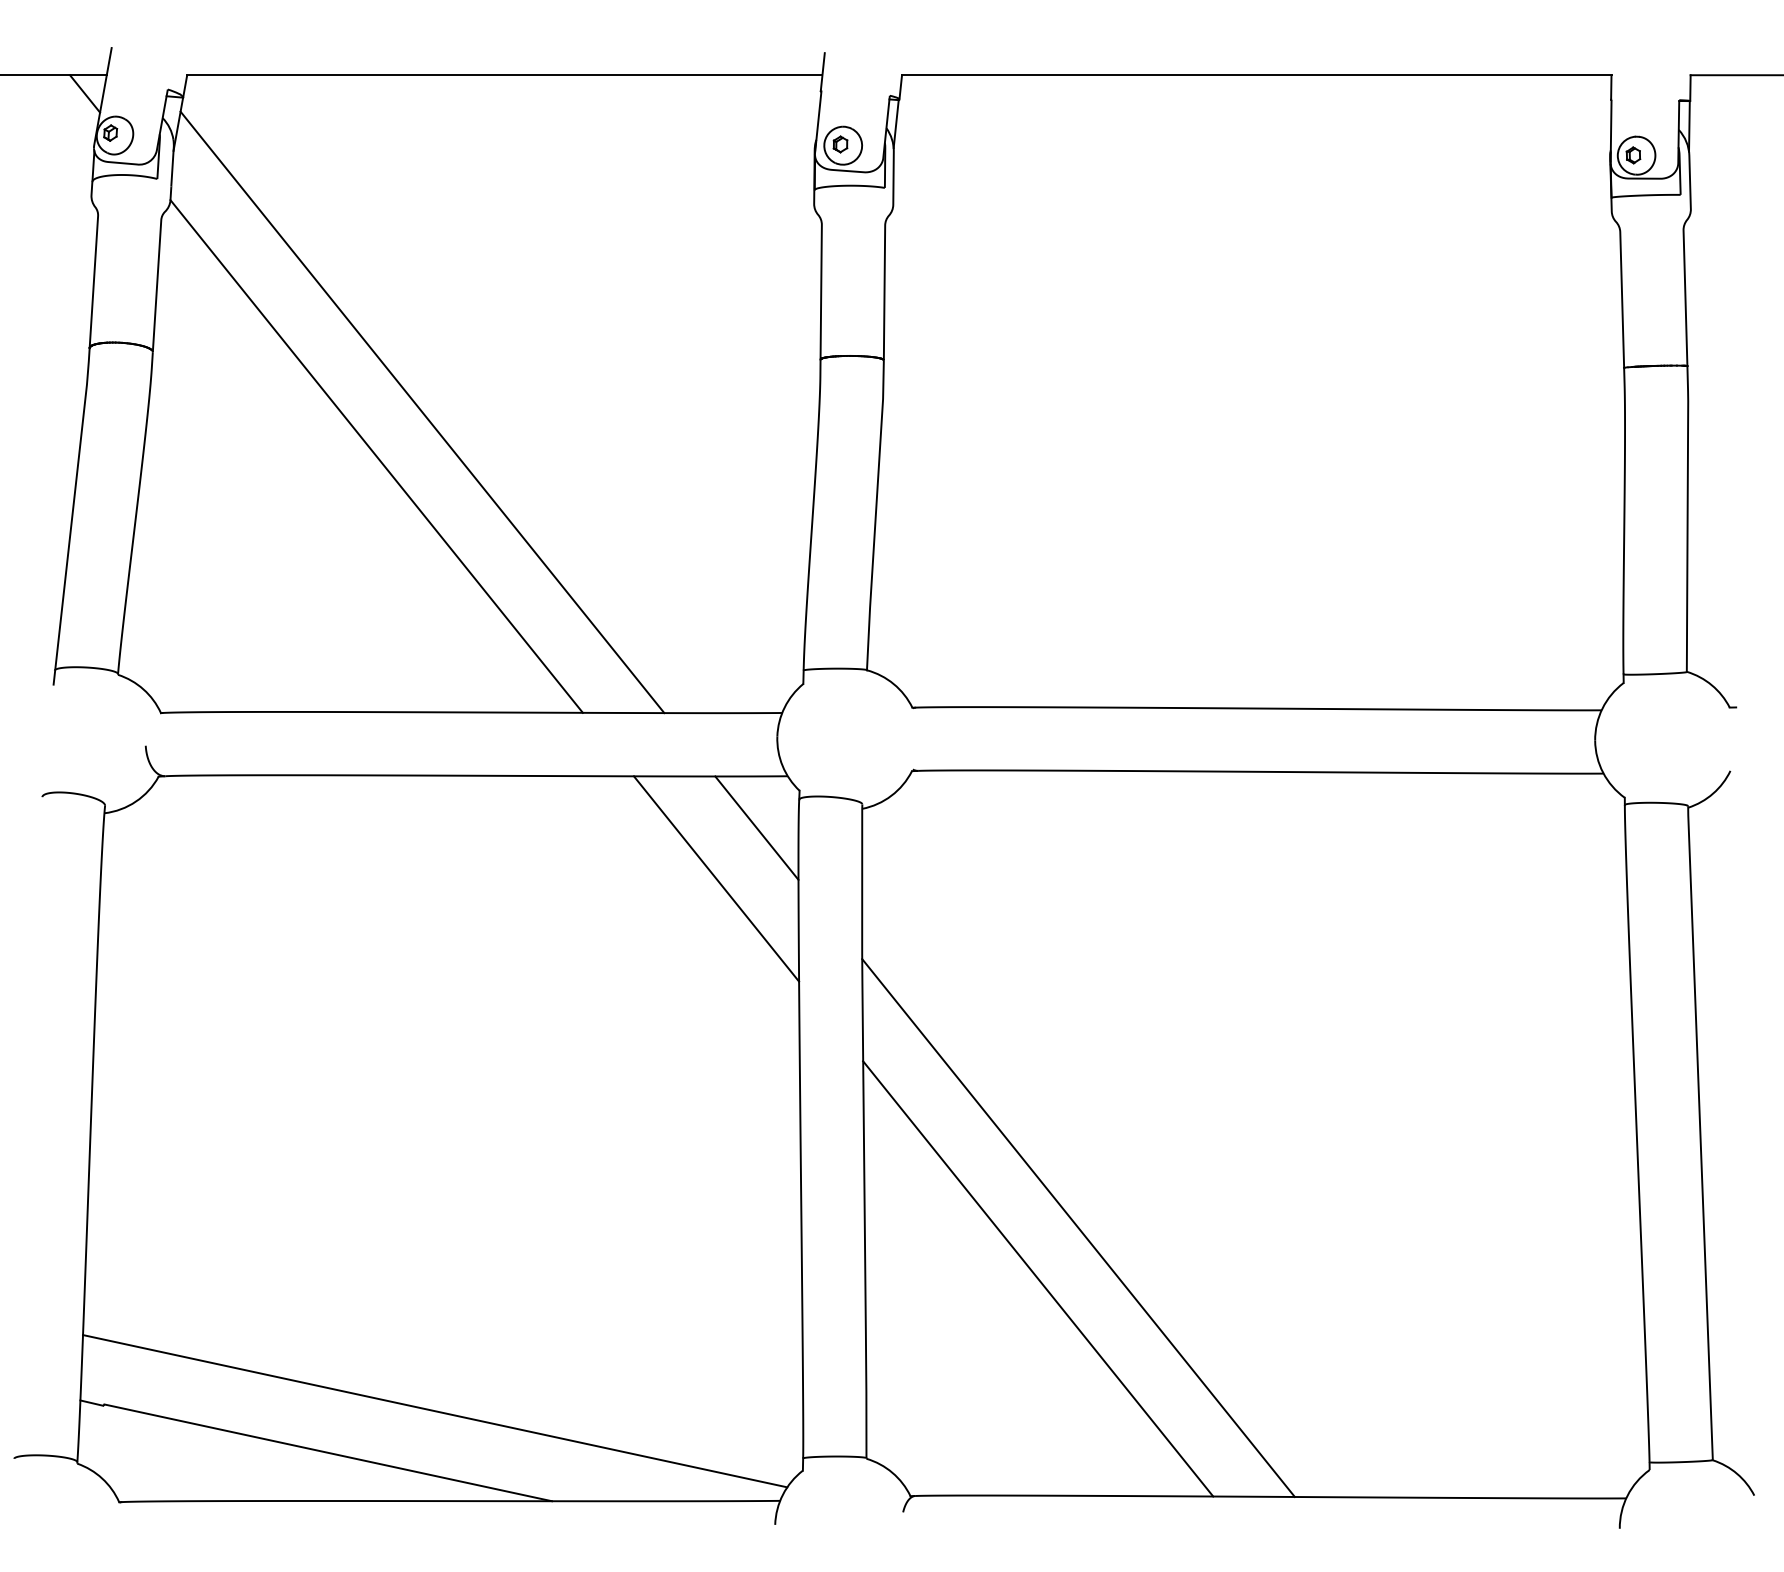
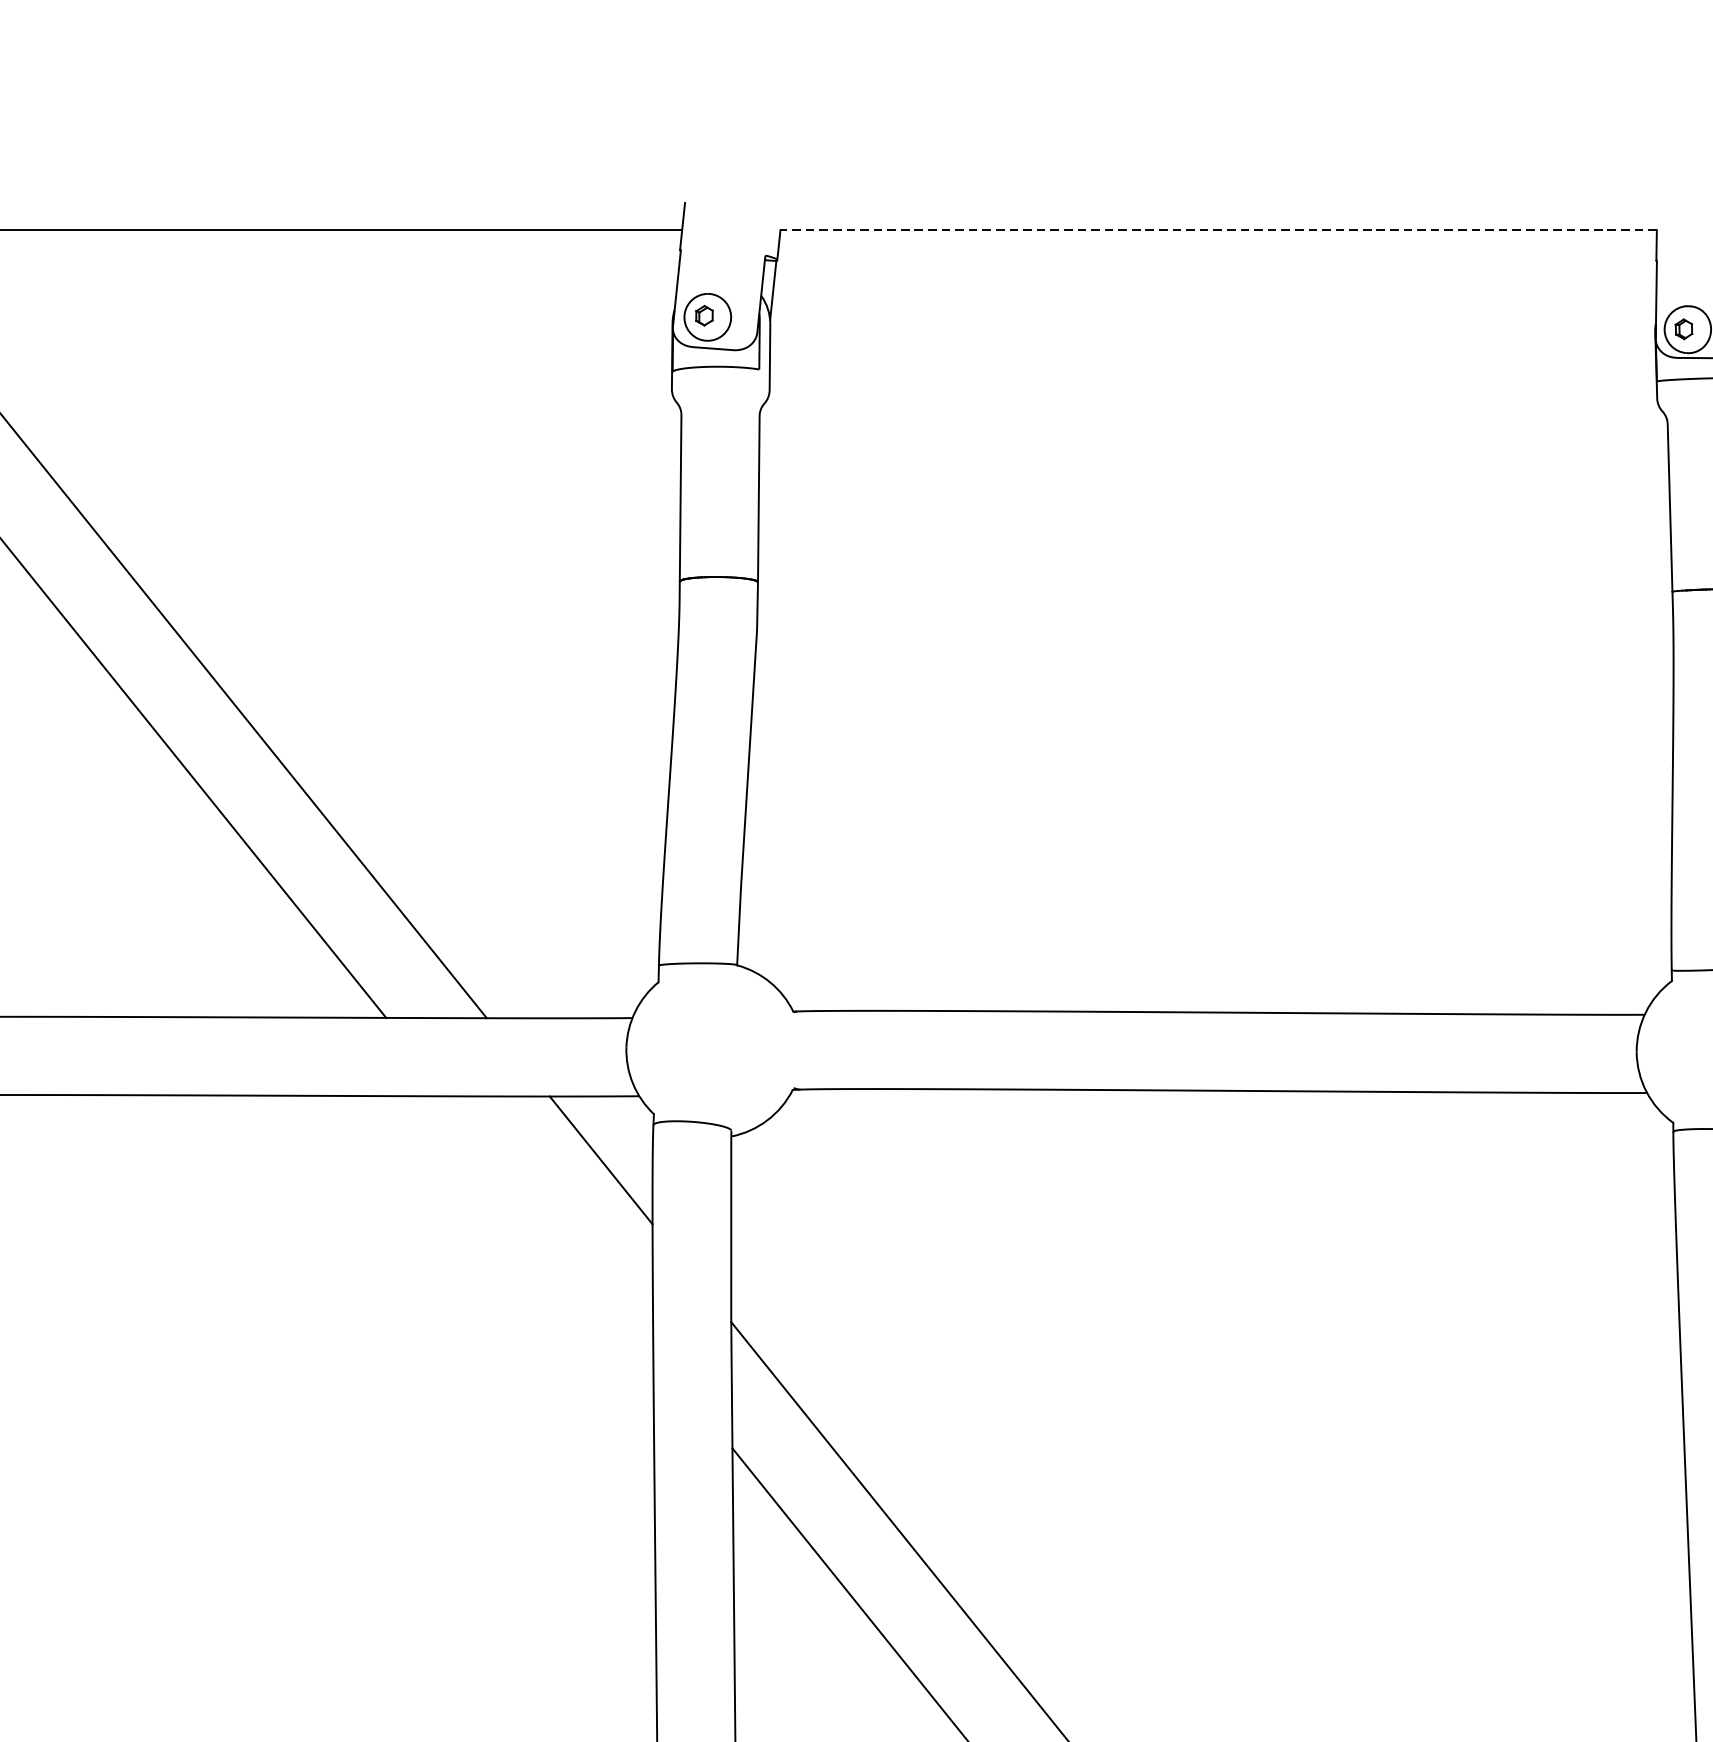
line: (1256, 75) -> (1218, 230), solid -> dashed
line: (716, 878) -> (551, 1222), removed

